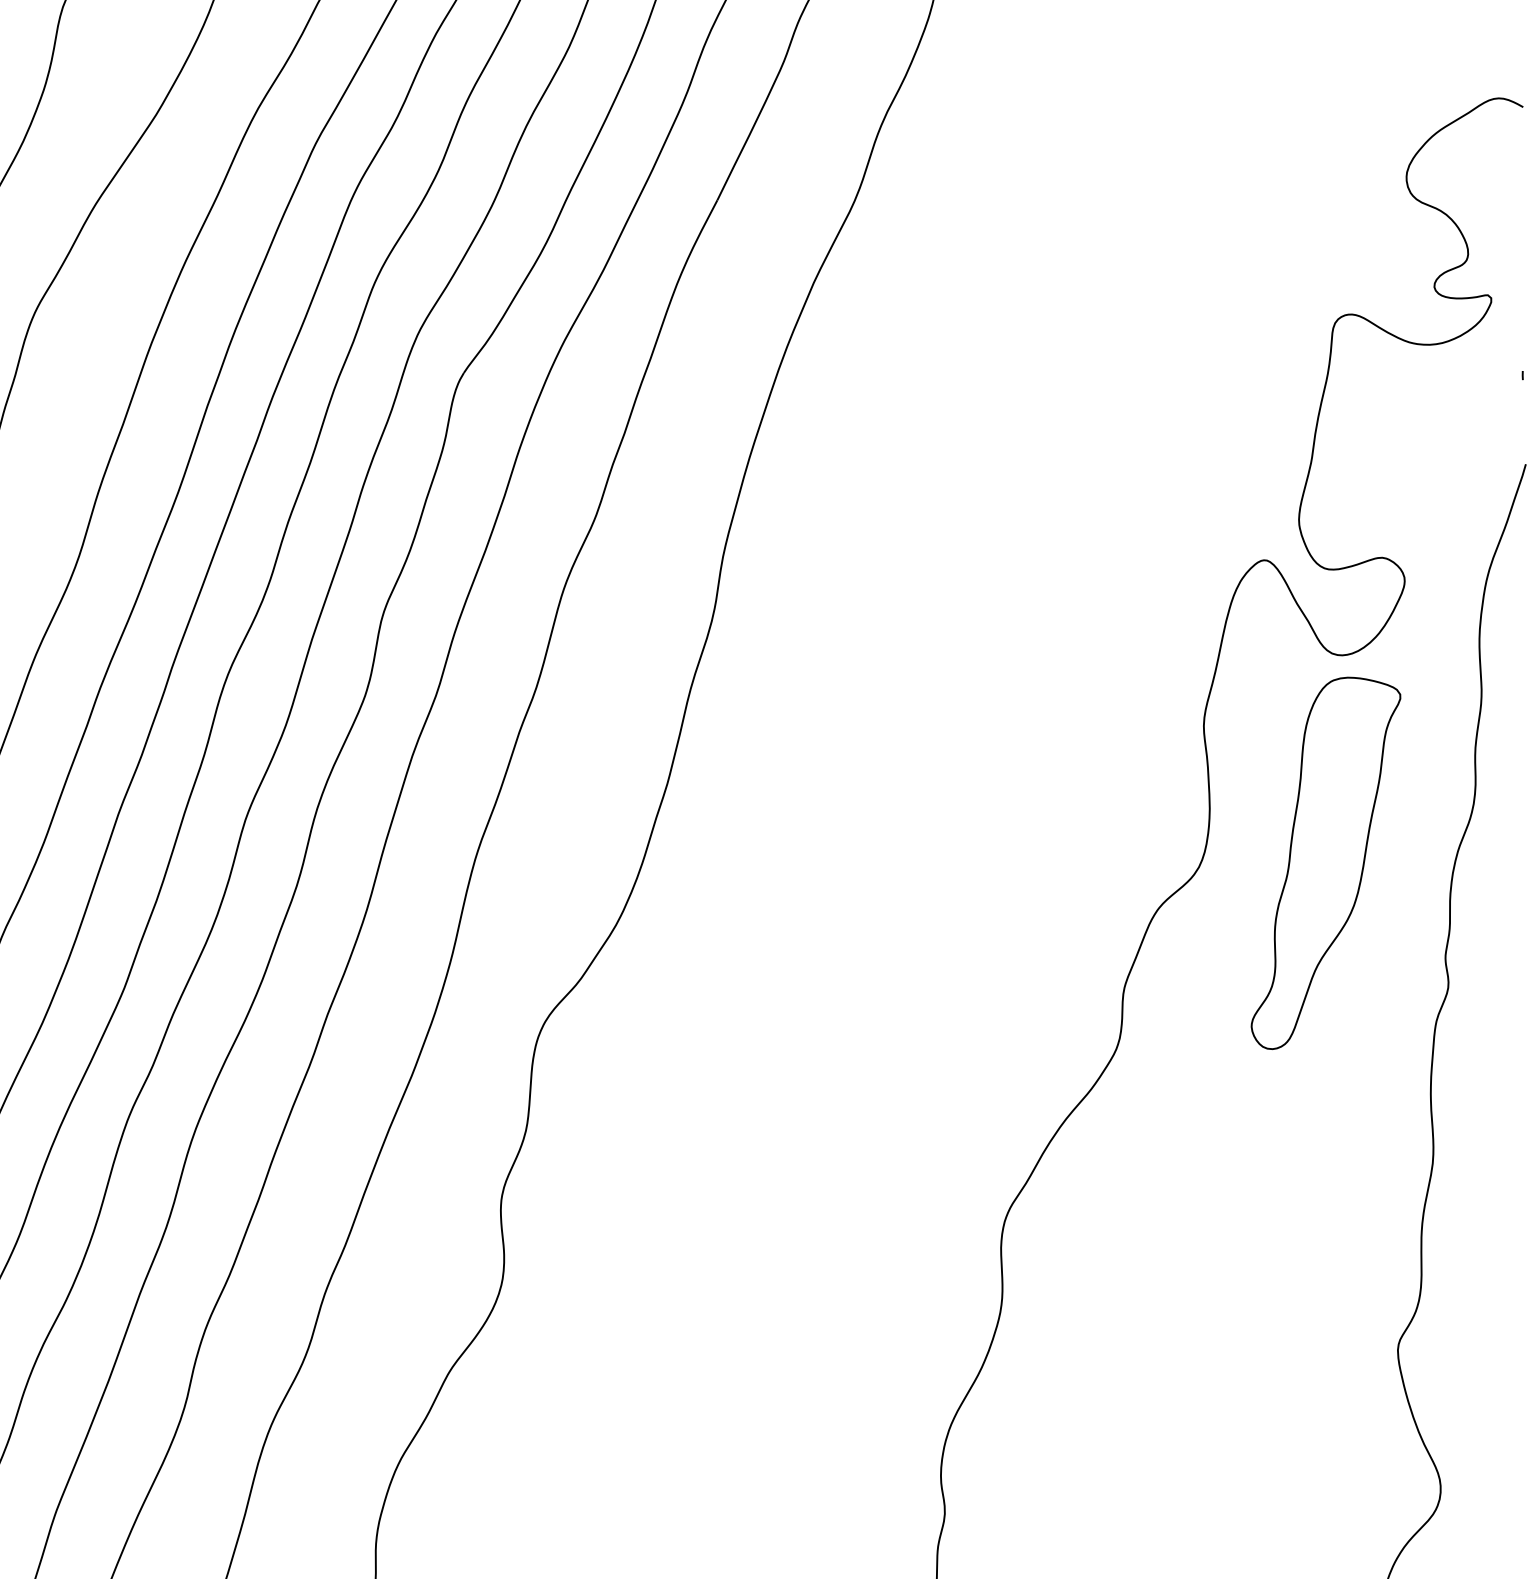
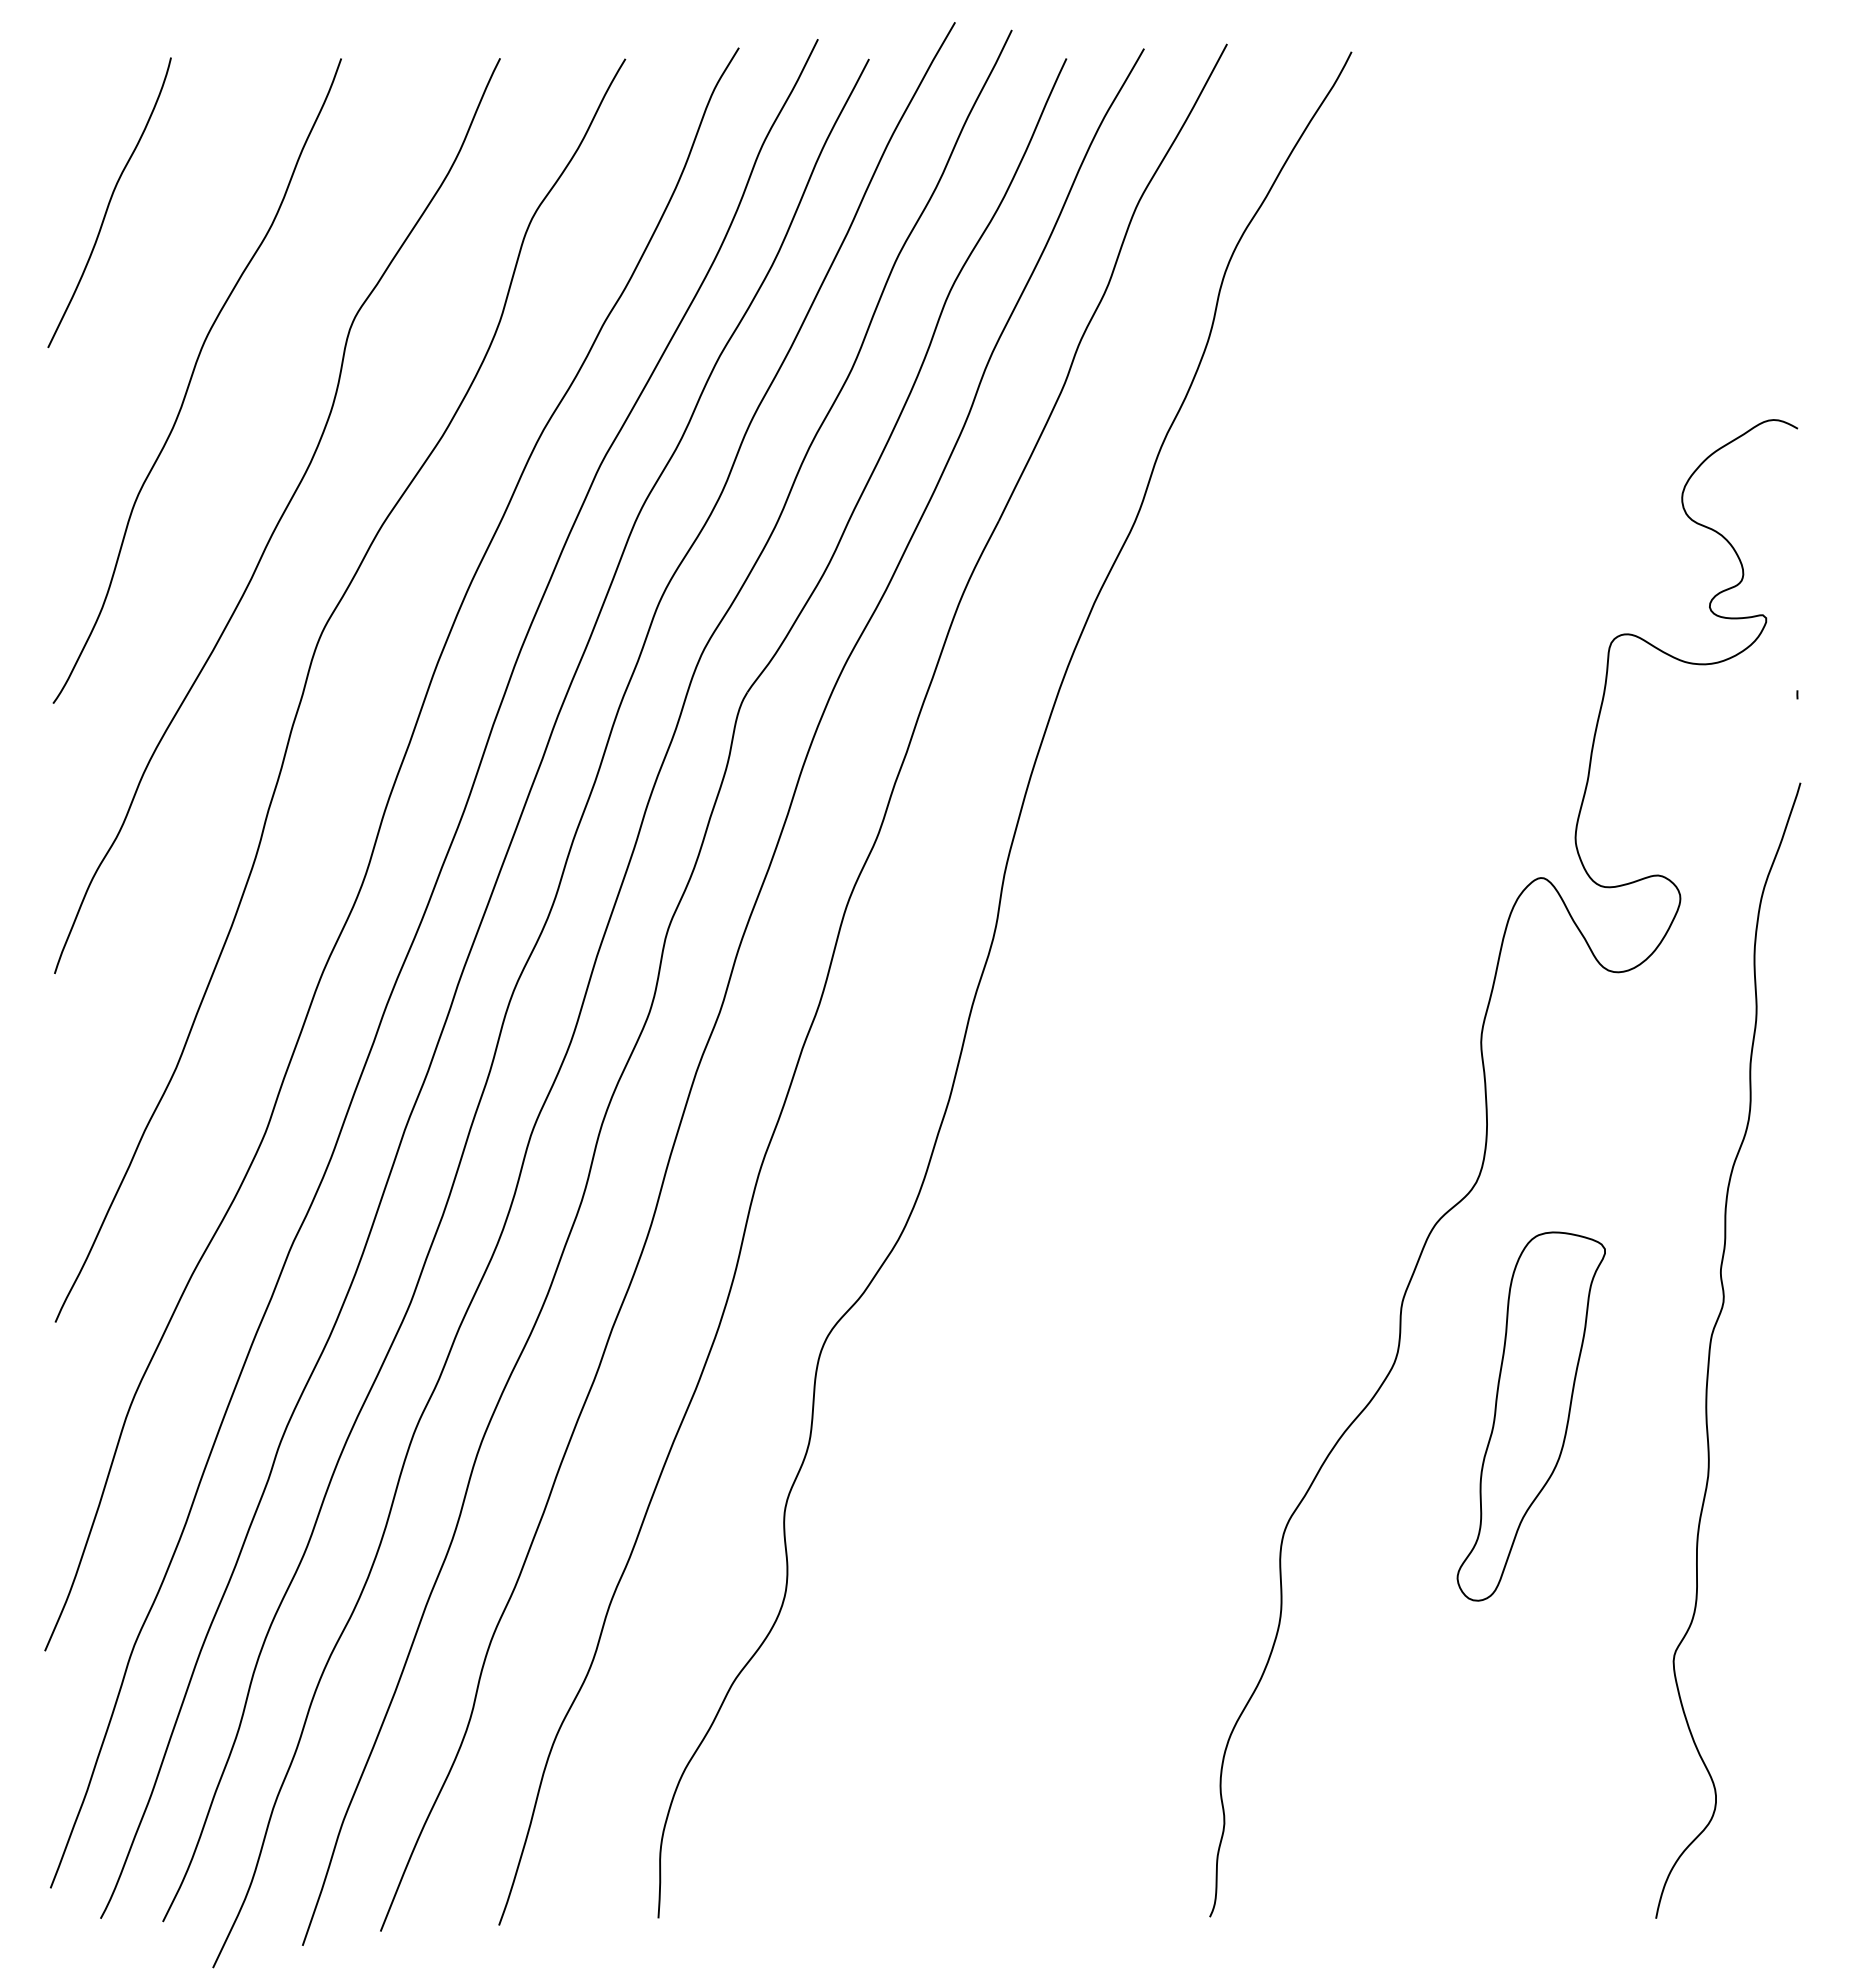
part: (1325, 863) -> (1530, 1416), moved

